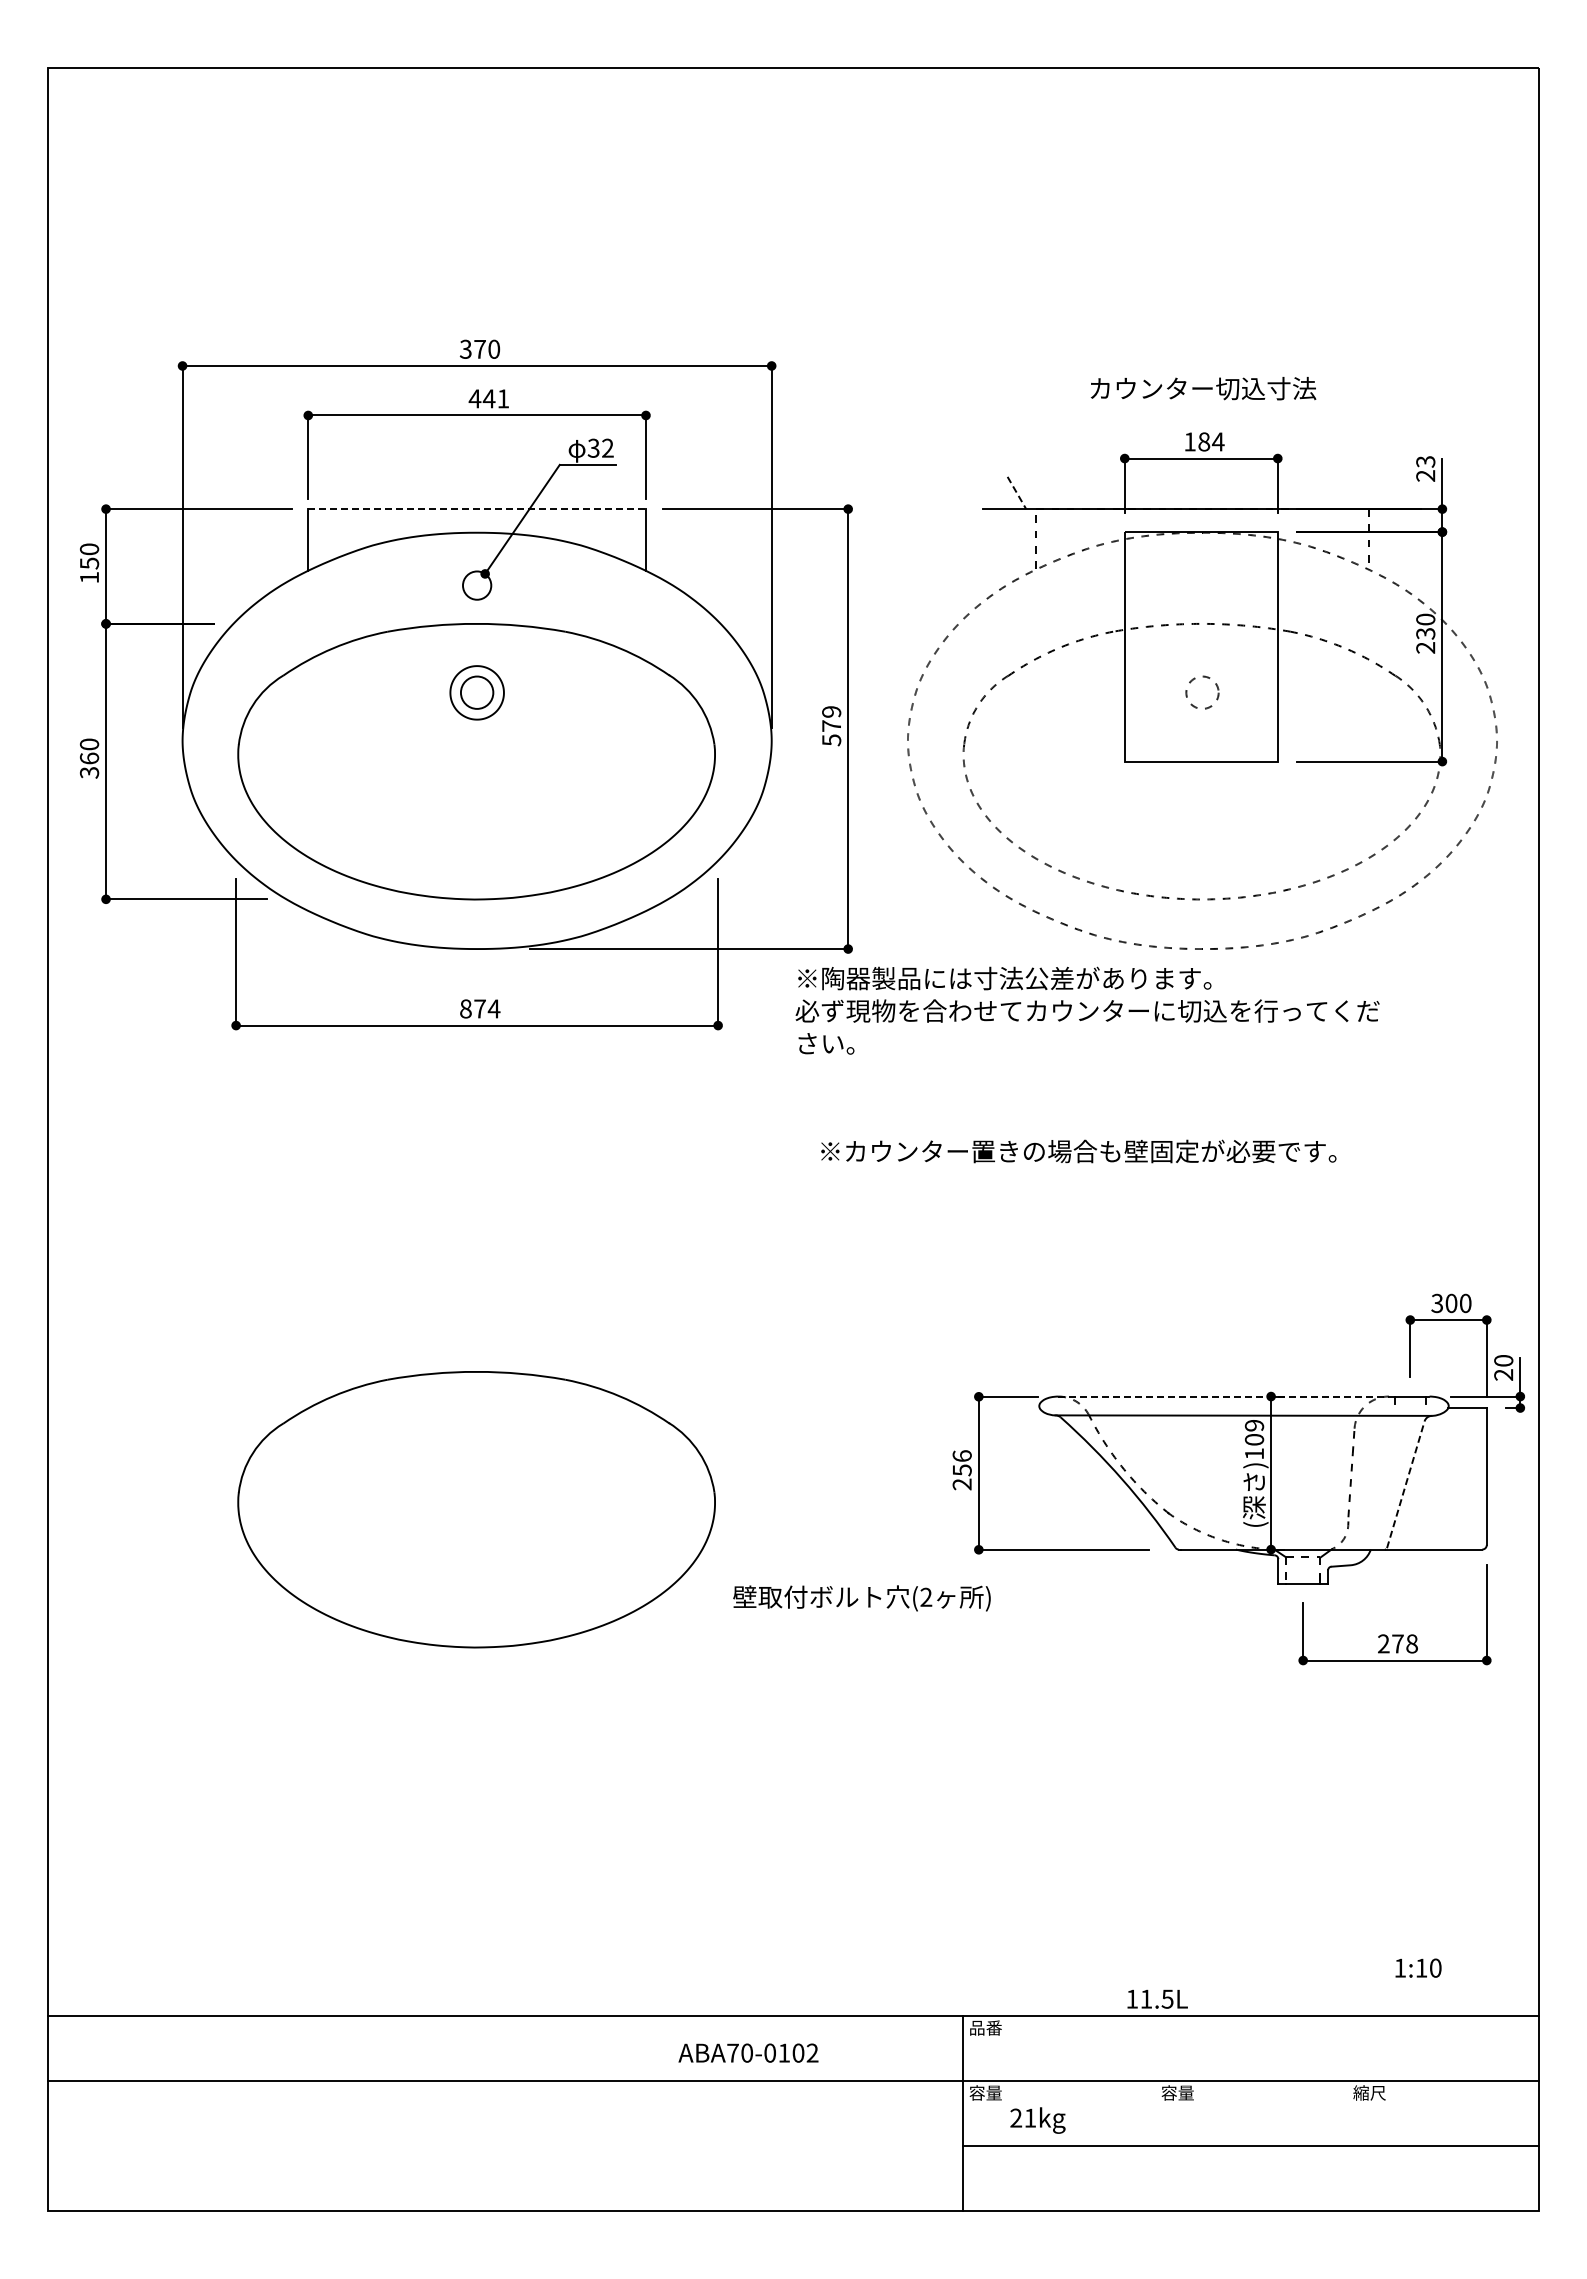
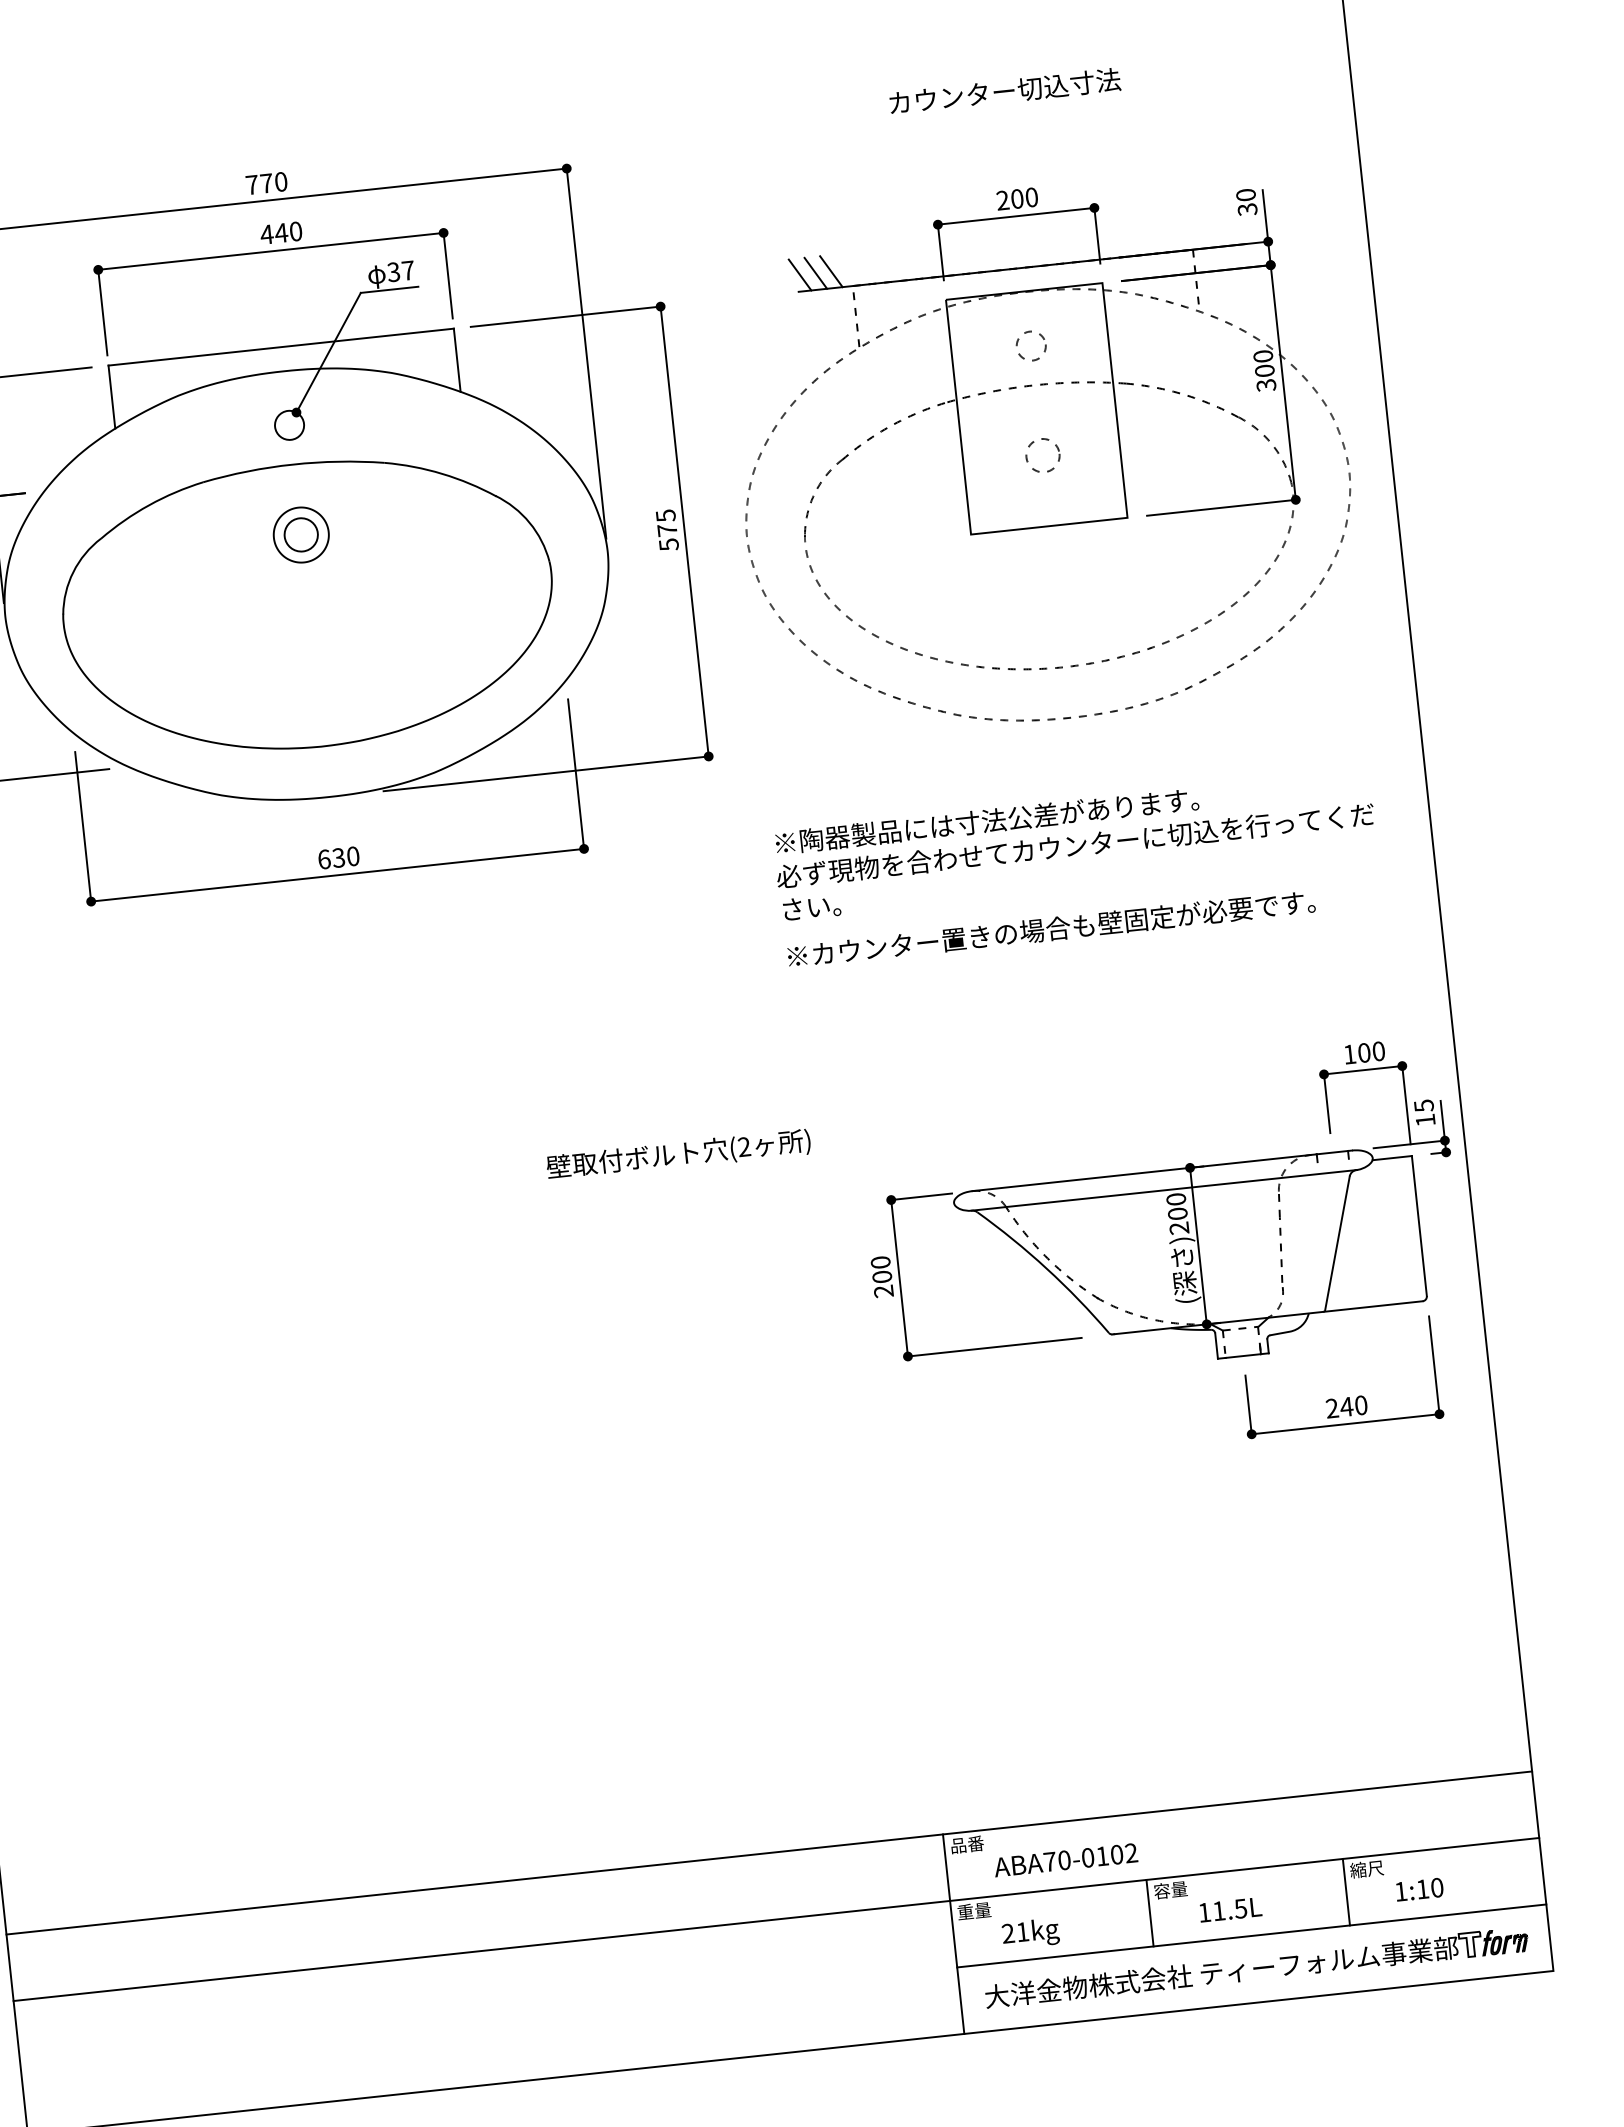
text: (465, 348) -> (251, 184), 370 -> 770
text: (1203, 388) -> (1005, 91), moved
text: (503, 398) -> (296, 231), 441 -> 440
text: (1204, 441) -> (1017, 198), 184 -> 200
text: (607, 447) -> (407, 269), 32 -> 37
text: (1425, 468) -> (1246, 201), 23 -> 30
line: (986, 492) -> (800, 274), added
line: (1001, 492) -> (815, 272), added
line: (1016, 493) -> (831, 272), dashed -> solid
line: (477, 509) -> (281, 347), dashed -> solid
circle: (1202, 585) -> (1031, 345), added
text: (1425, 640) -> (1265, 377), 230 -> 300
text: (831, 711) -> (665, 515), 579 -> 575
text: (480, 1008) -> (339, 857), 874 -> 630
text: (1087, 1010) -> (1075, 844), moved
text: (1078, 1151) -> (1051, 929), moved
text: (1436, 1303) -> (1349, 1054), 300 -> 100
text: (1503, 1367) -> (1424, 1112), 20 -> 15
line: (1224, 1396) -> (1142, 1172), dashed -> solid
text: (1254, 1439) -> (1177, 1213), )109 -> )200
text: (961, 1463) -> (880, 1270), 256 -> 200
line: (1405, 1484) -> (1337, 1243), dashed -> solid
part: (476, 1509) -> (389, 1370), removed
text: (861, 1598) -> (678, 1155), moved
text: (1404, 1643) -> (1353, 1405), 278 -> 240
text: (1418, 1967) -> (1419, 1888), moved
text: (1157, 1998) -> (1230, 1909), moved
text: (748, 2052) -> (1065, 1859), moved
text: (976, 2092) -> (964, 1911), 容量 -> 重量
line: (1155, 2112) -> (1150, 1912), added
line: (1347, 2112) -> (1346, 1891), added
part: (1252, 2176) -> (1256, 1967), added

